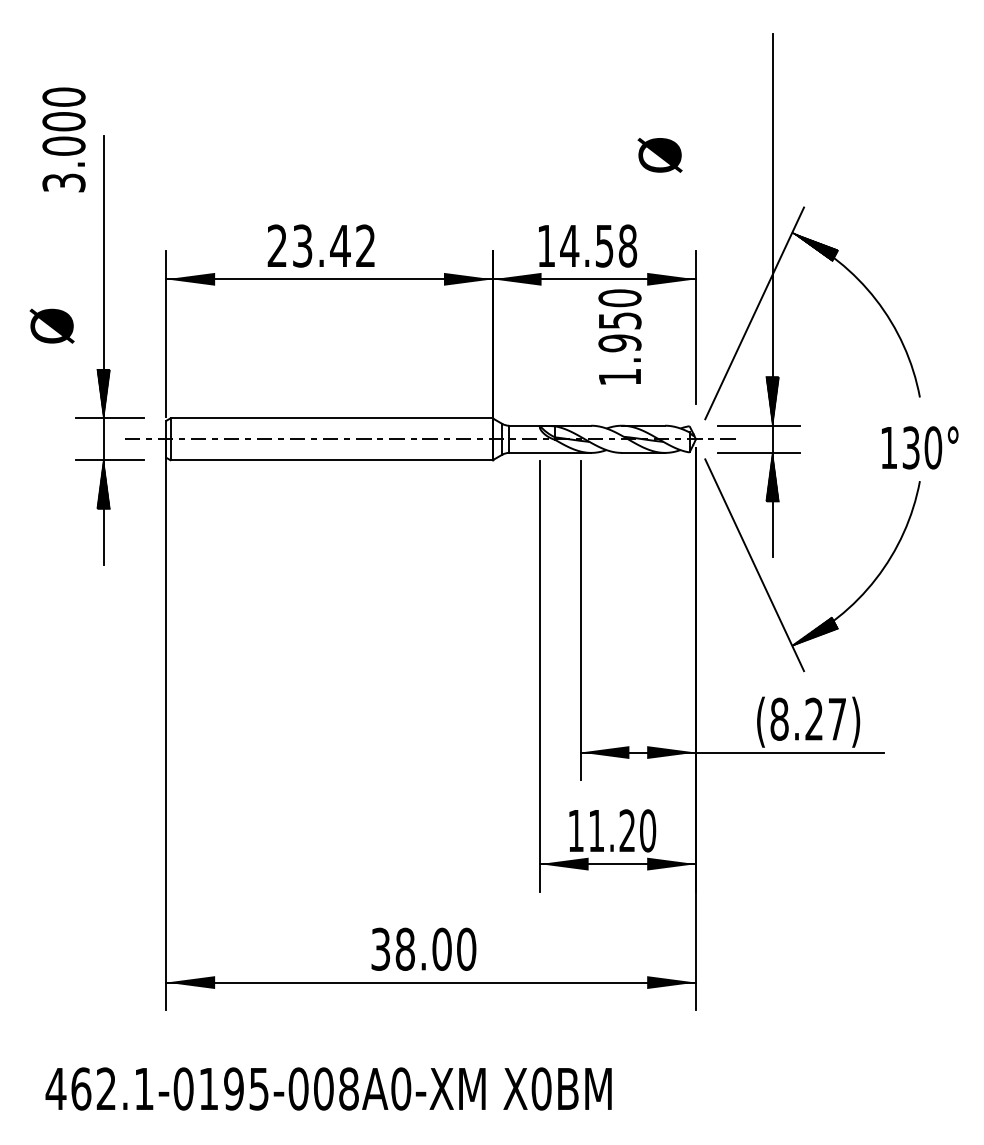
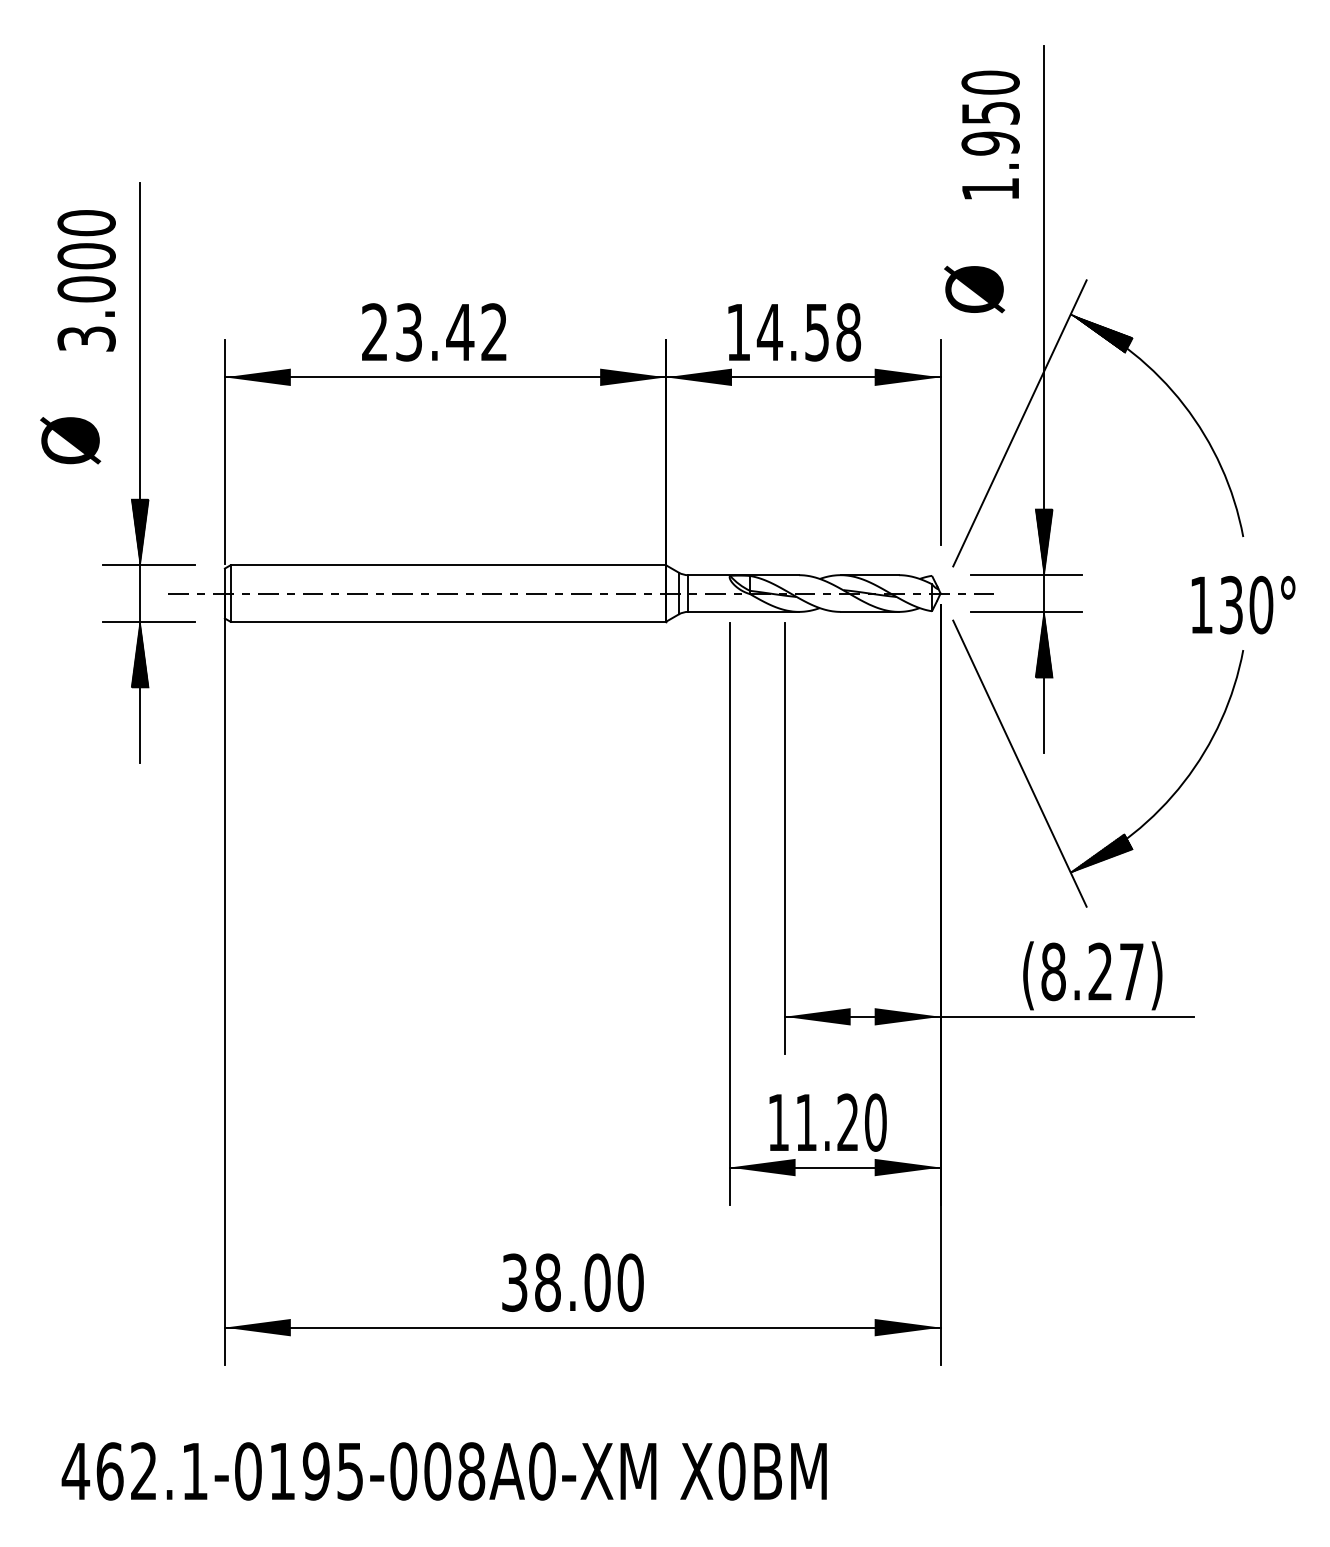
text: (63, 139) -> (85, 280), moved
text: (659, 155) -> (973, 289), moved
text: (619, 336) -> (989, 134), moved

